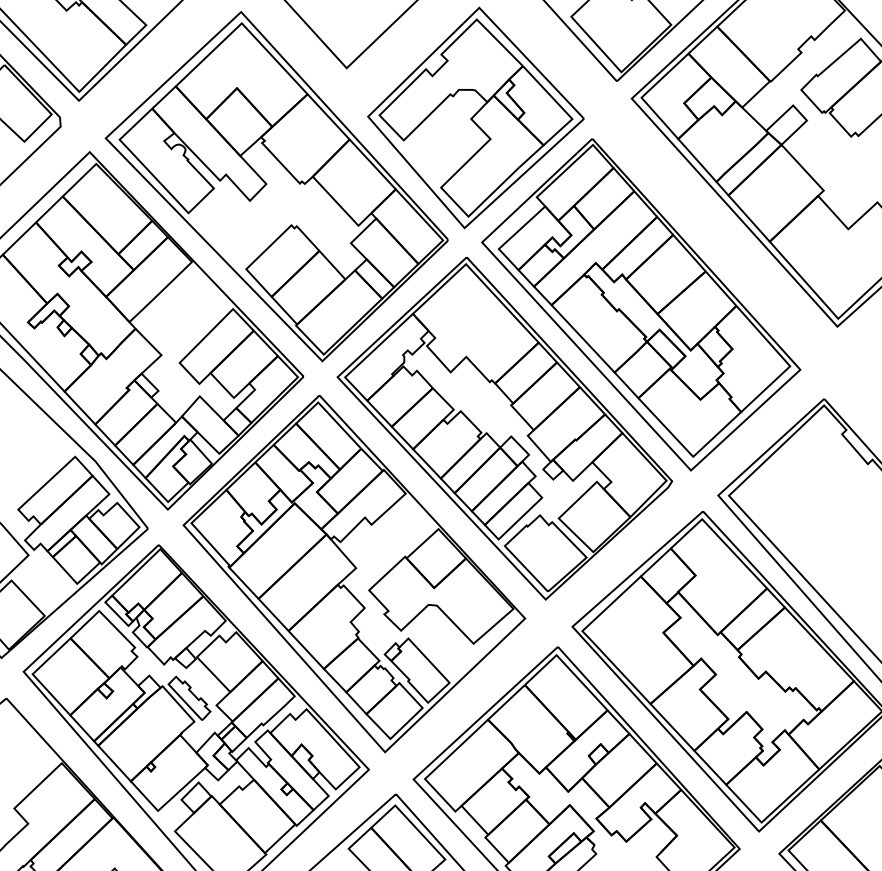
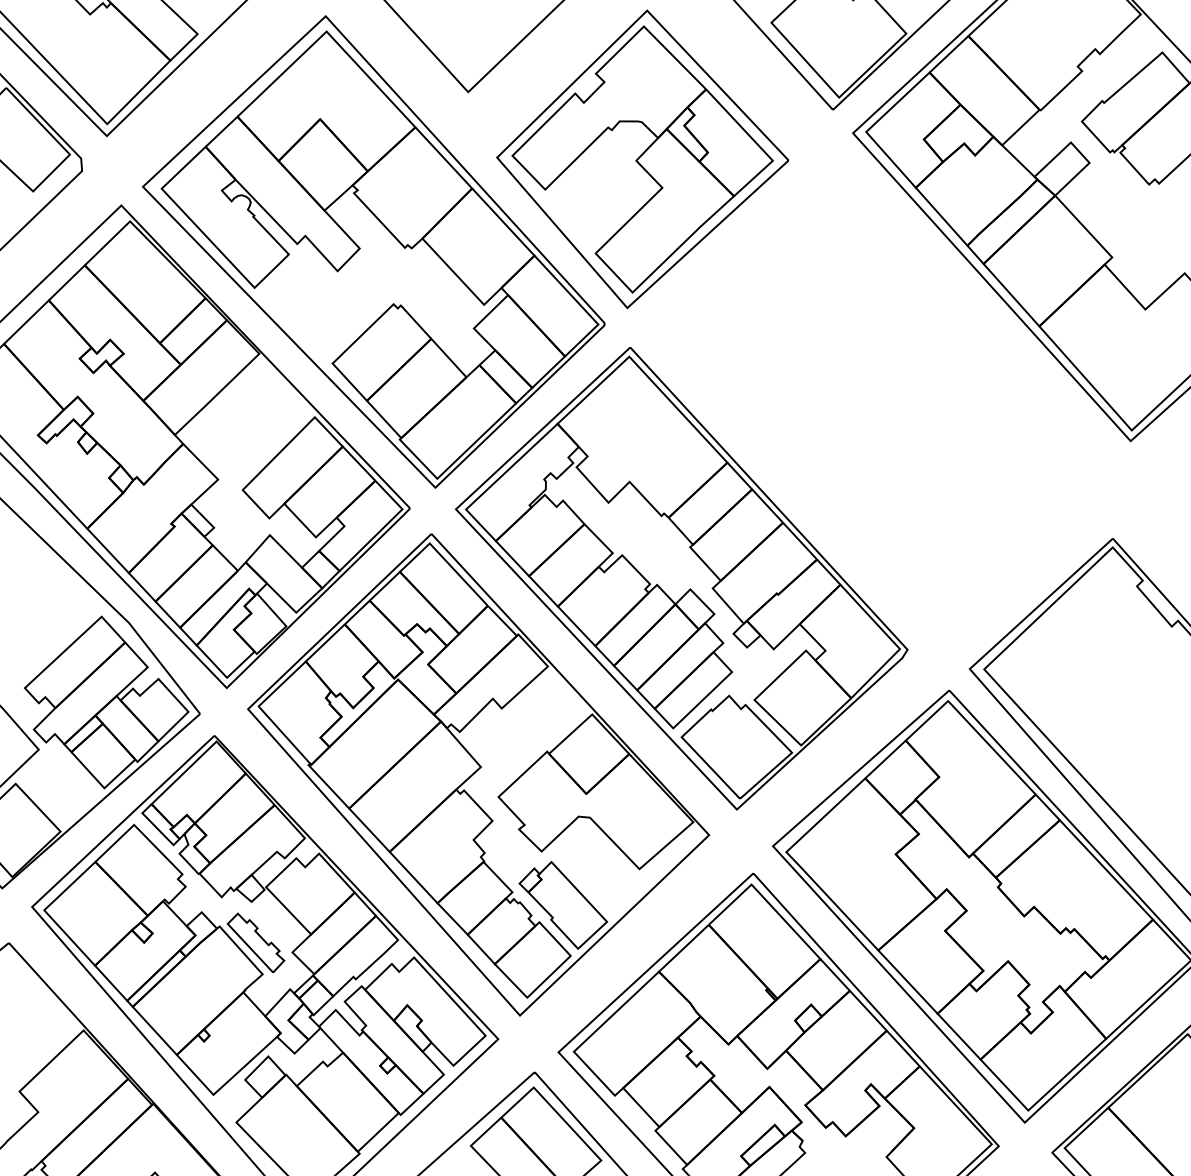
part: (641, 304) -> (866, 411), removed

